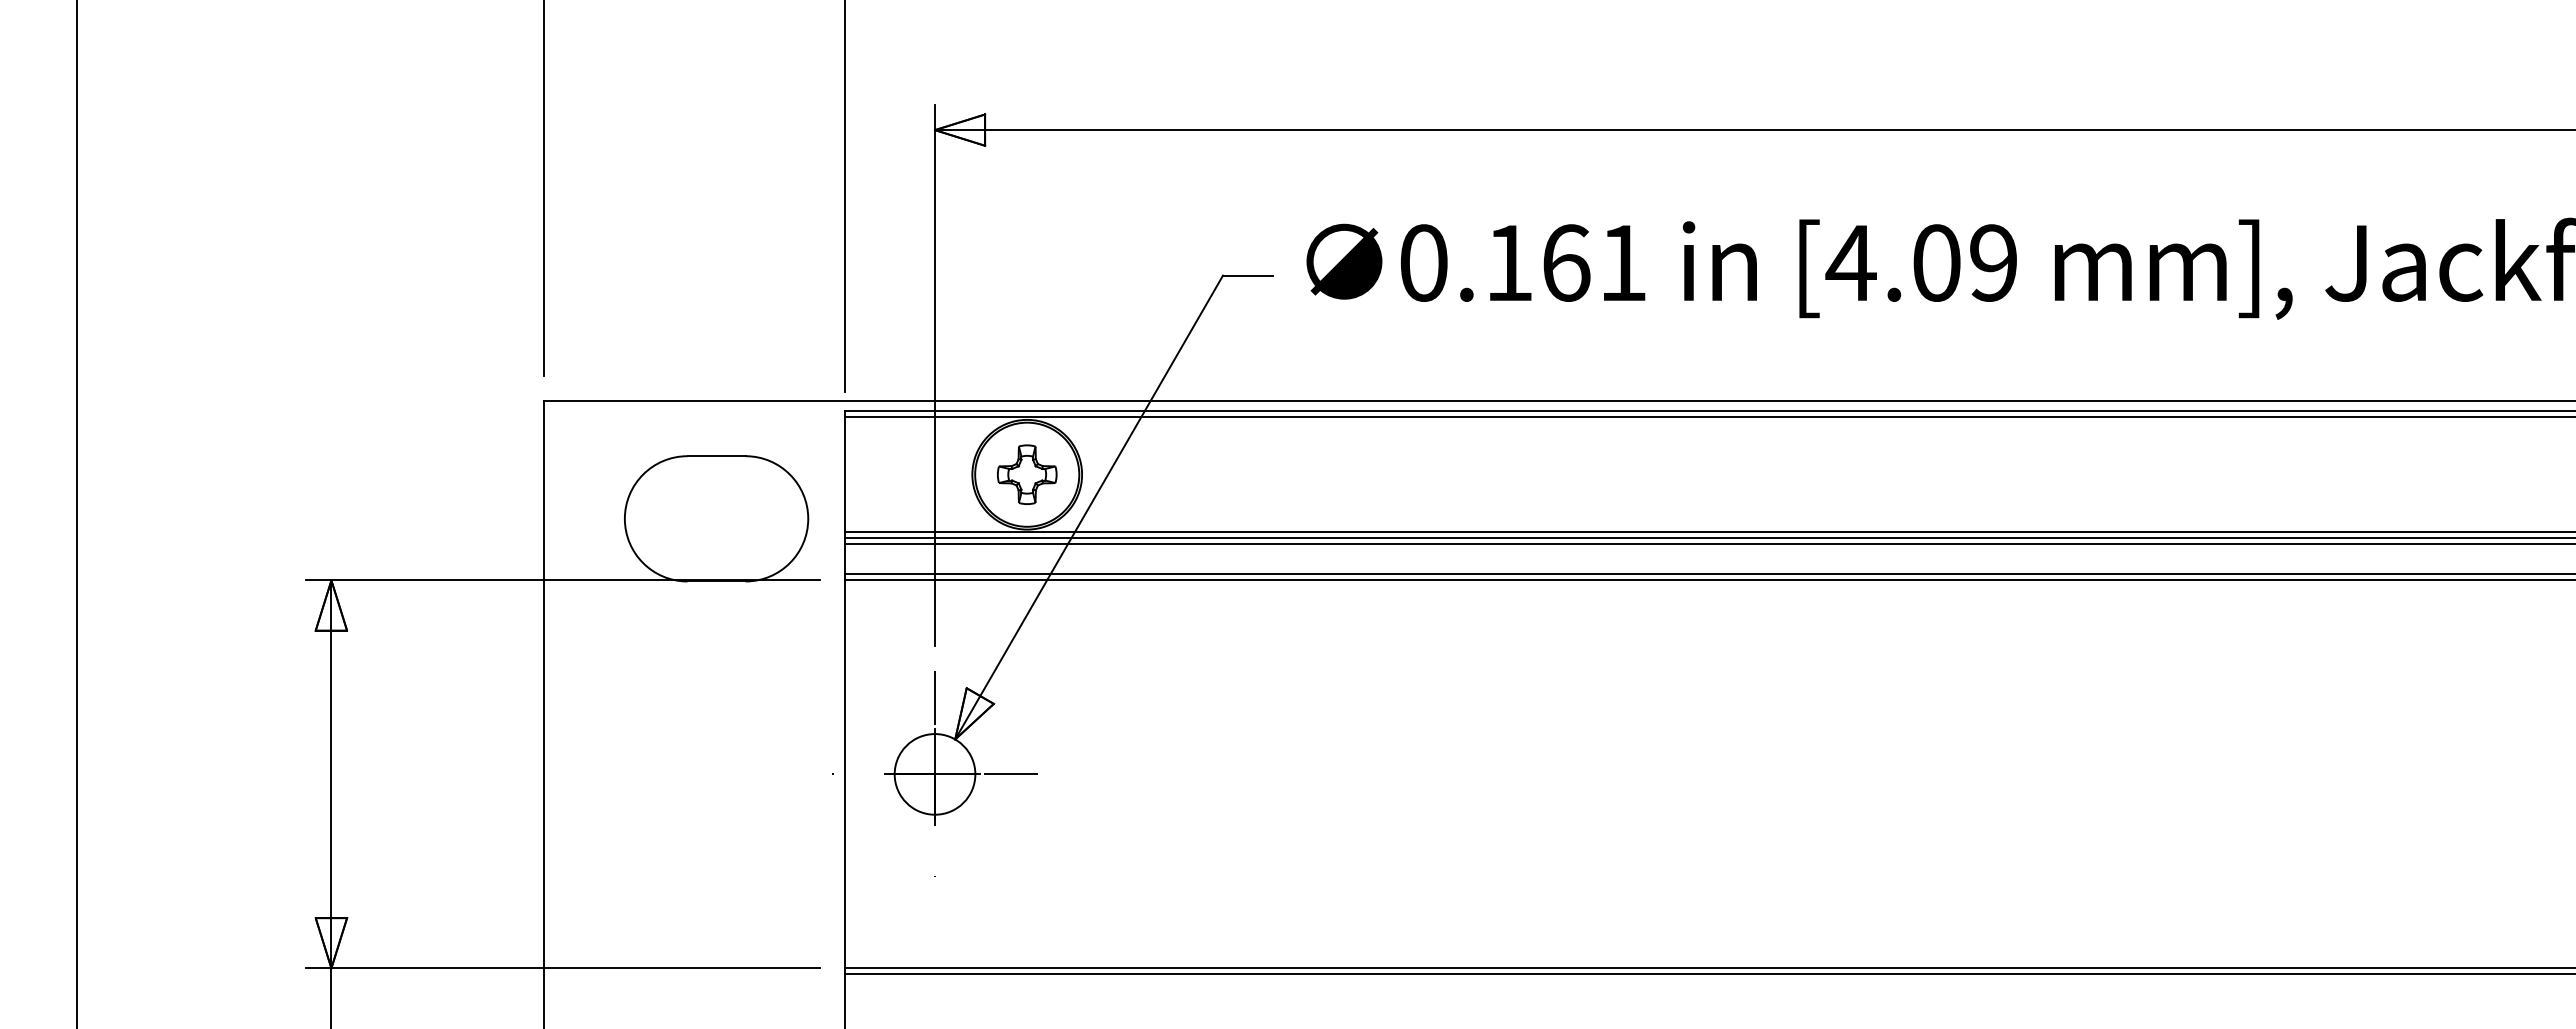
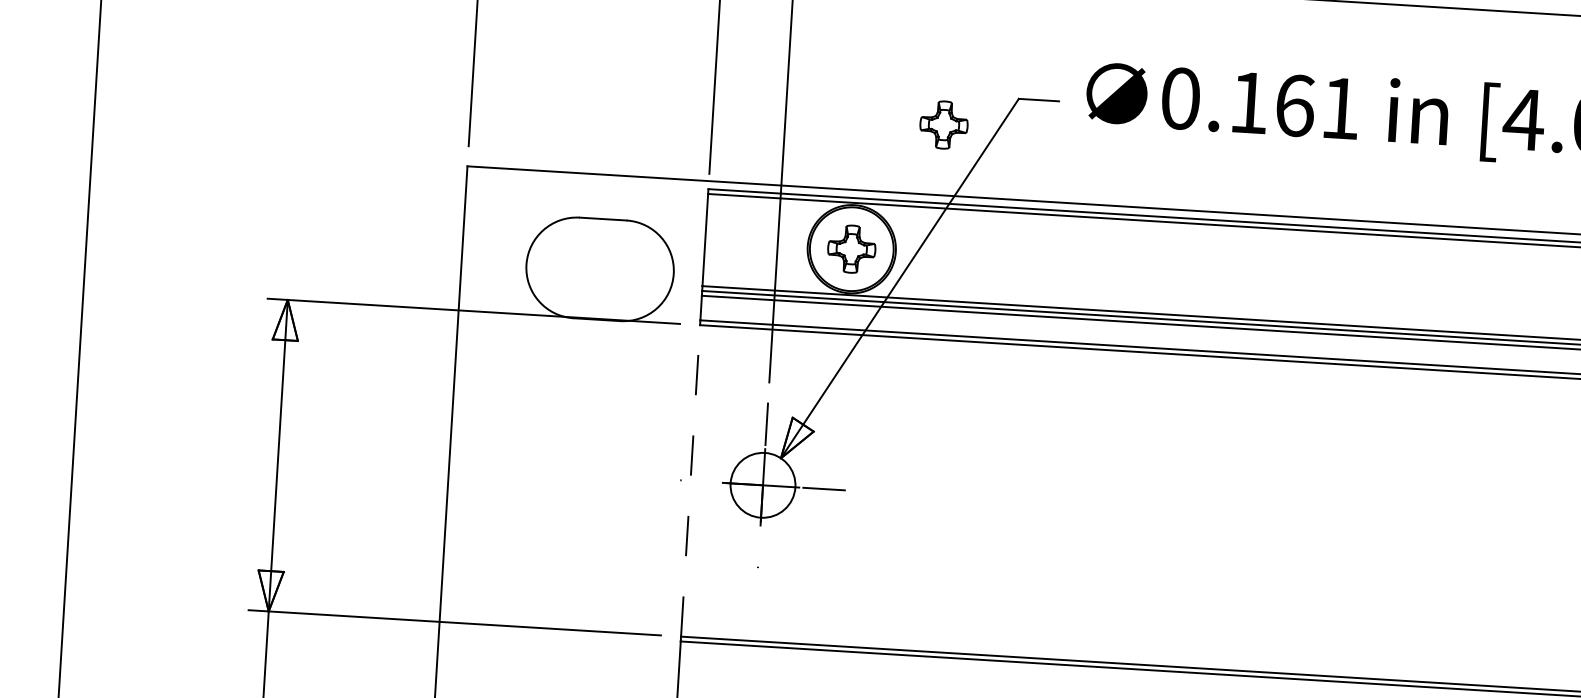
part: (1132, 313) -> (944, 124), added
line: (844, 774) -> (690, 480), solid -> dashed

